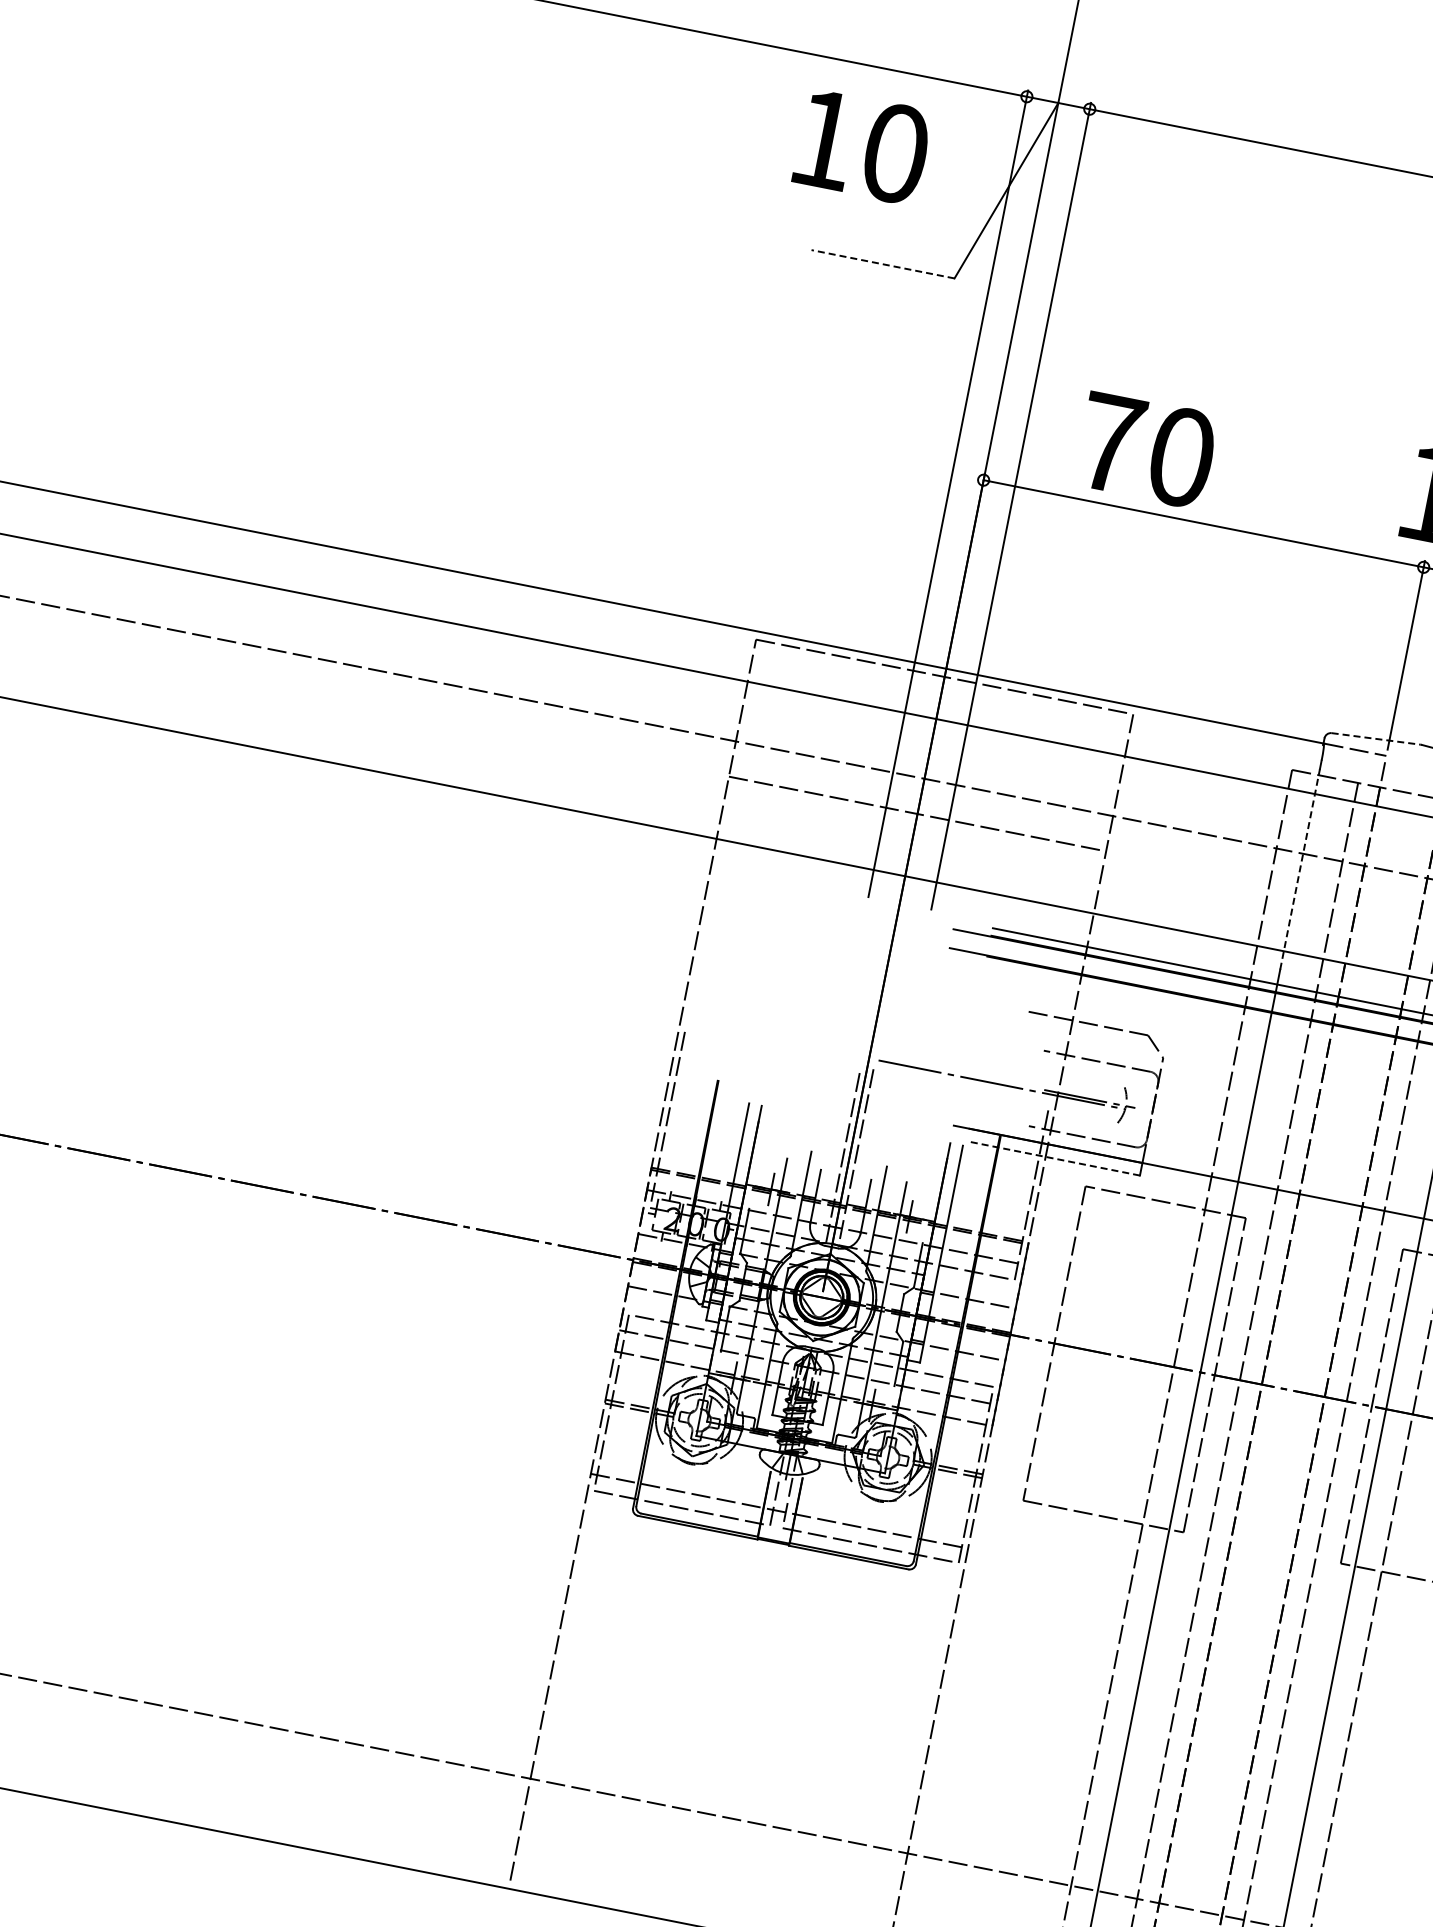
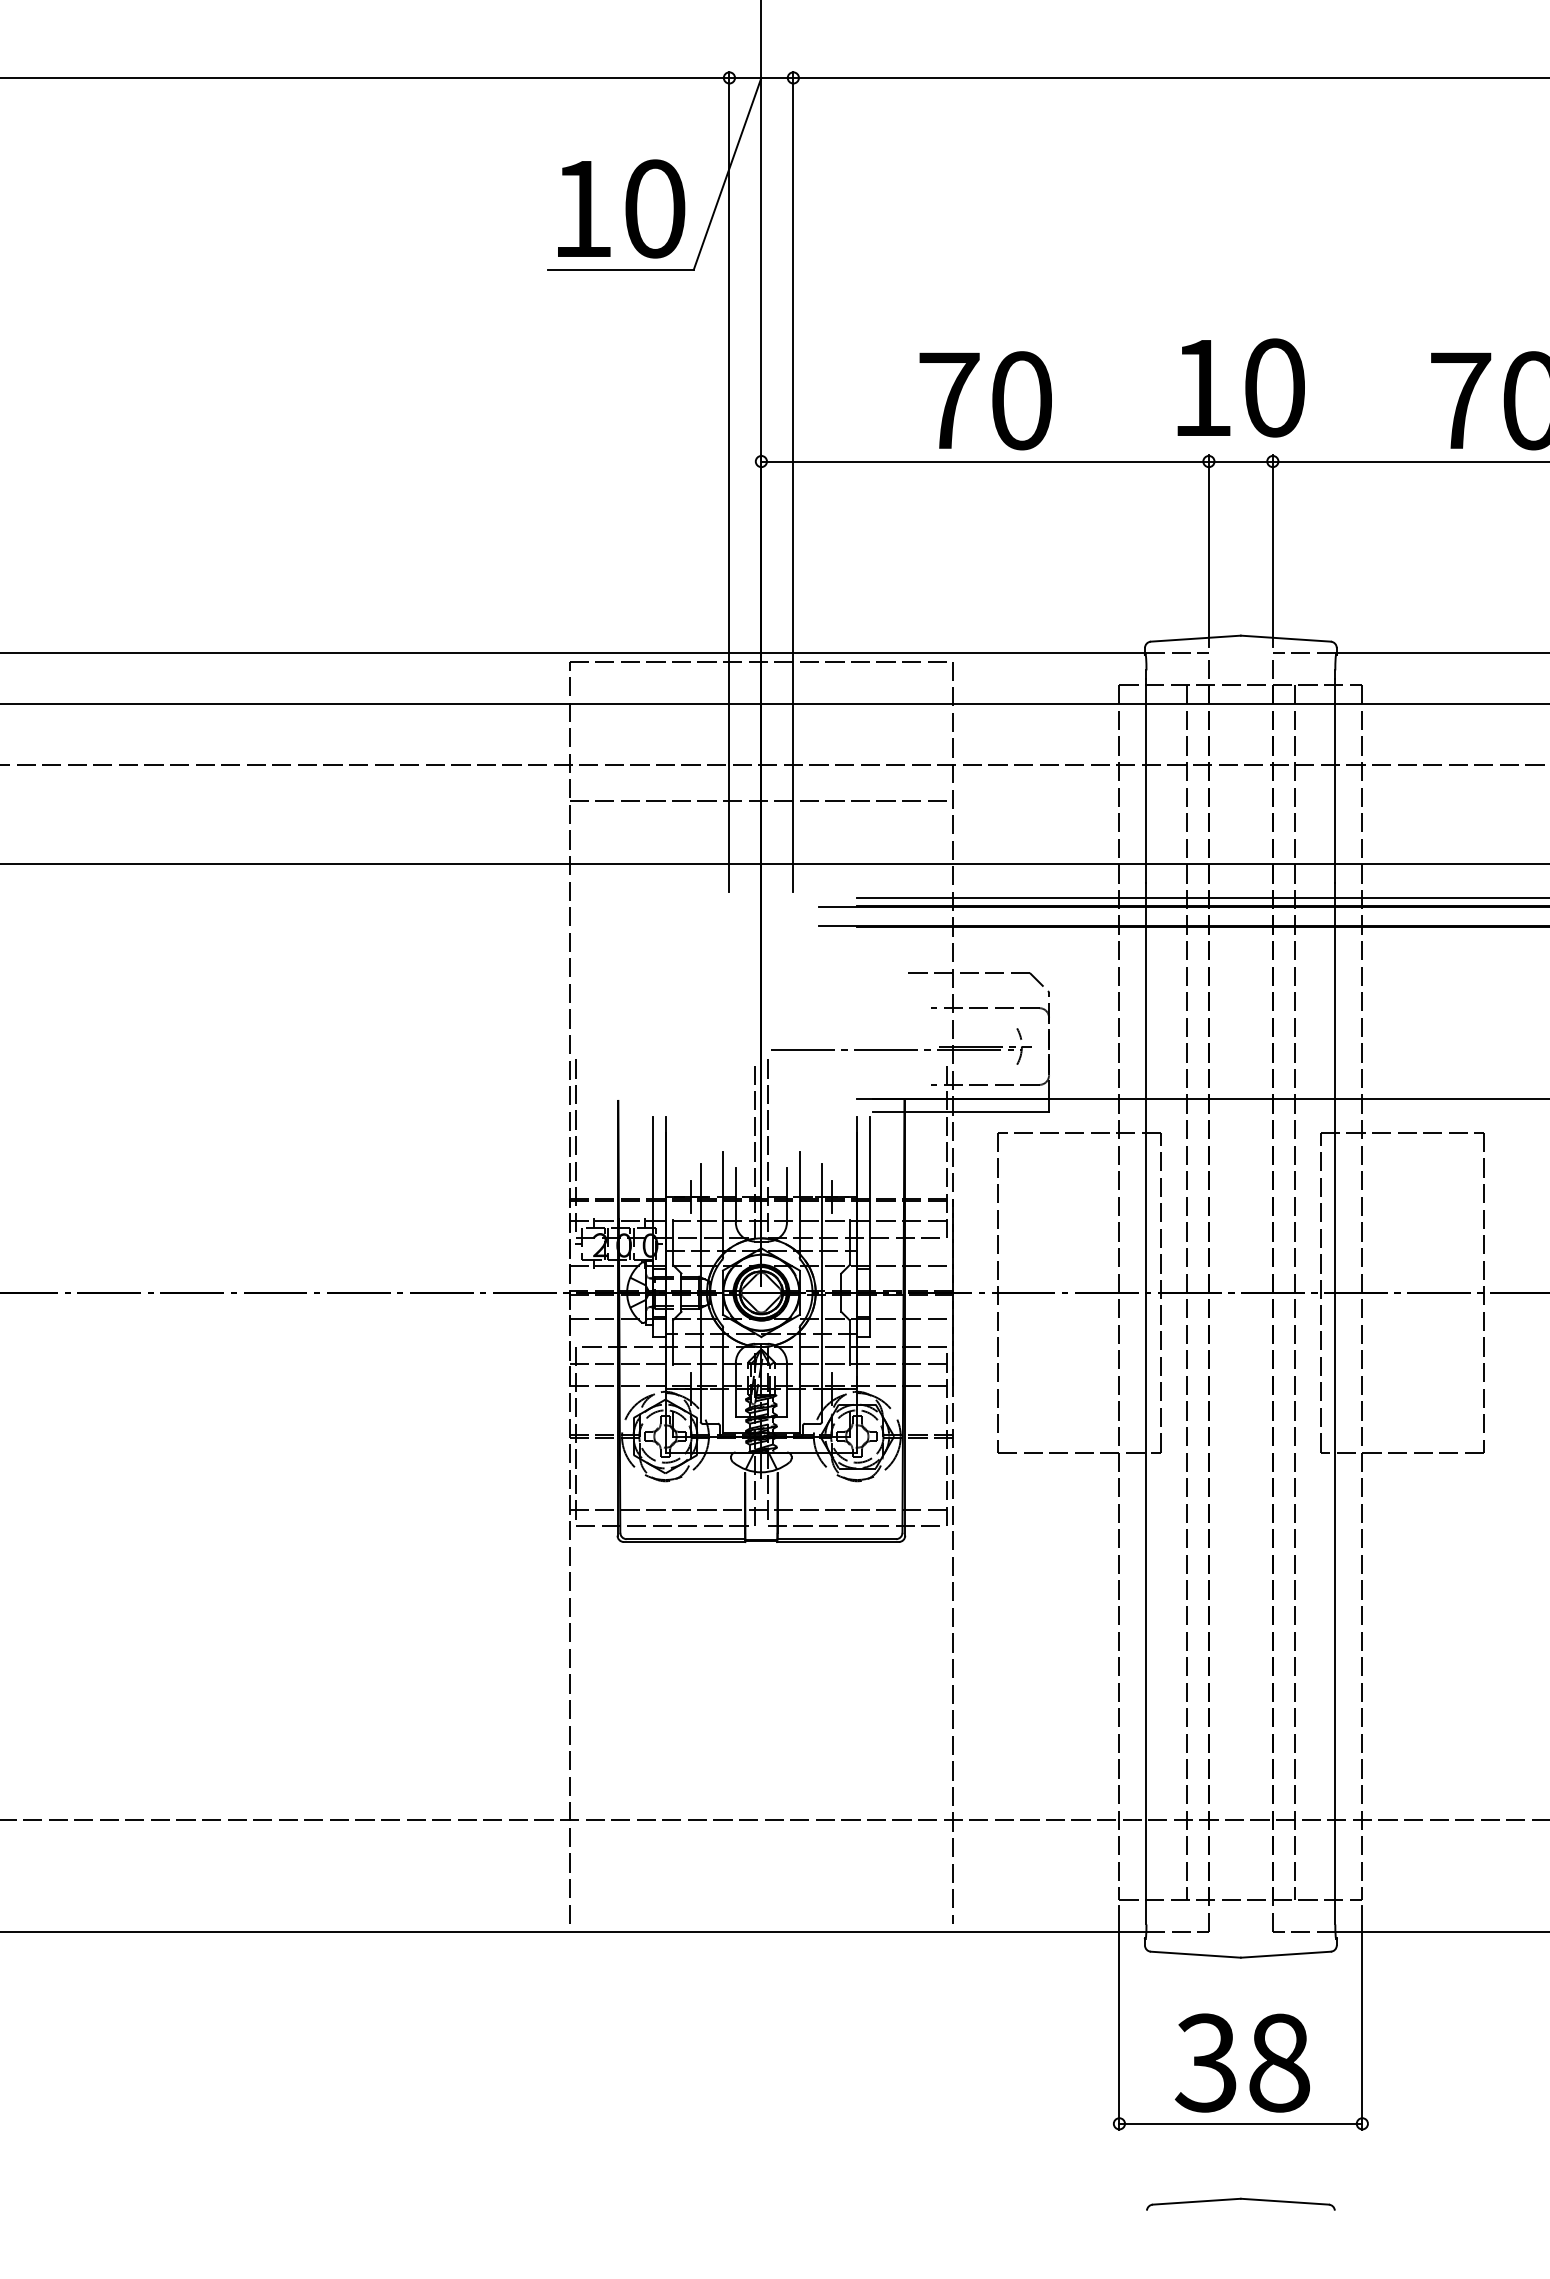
text: (862, 146) -> (621, 208), moved
line: (883, 264) -> (621, 269), dashed -> solid
text: (1146, 449) -> (985, 400), moved
line: (1376, 738) -> (1195, 638), dashed -> solid
line: (1300, 869) -> (1146, 781), dashed -> solid
line: (1053, 1158) -> (961, 1111), dashed -> solid

